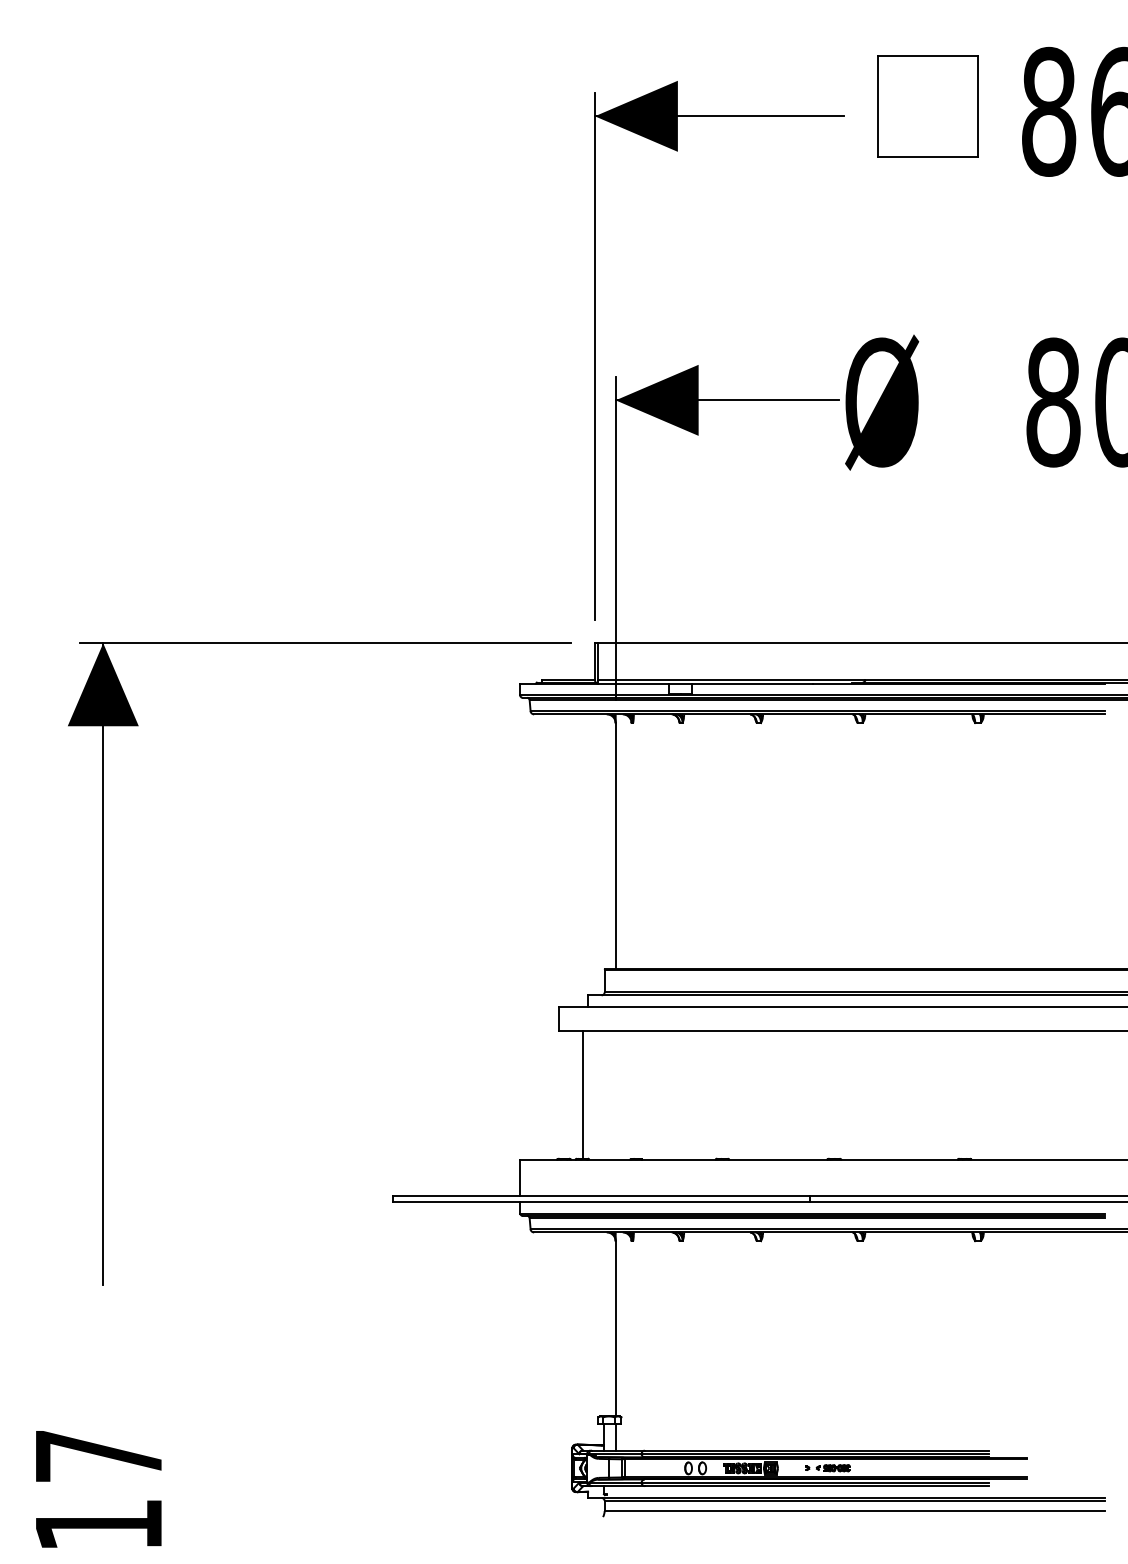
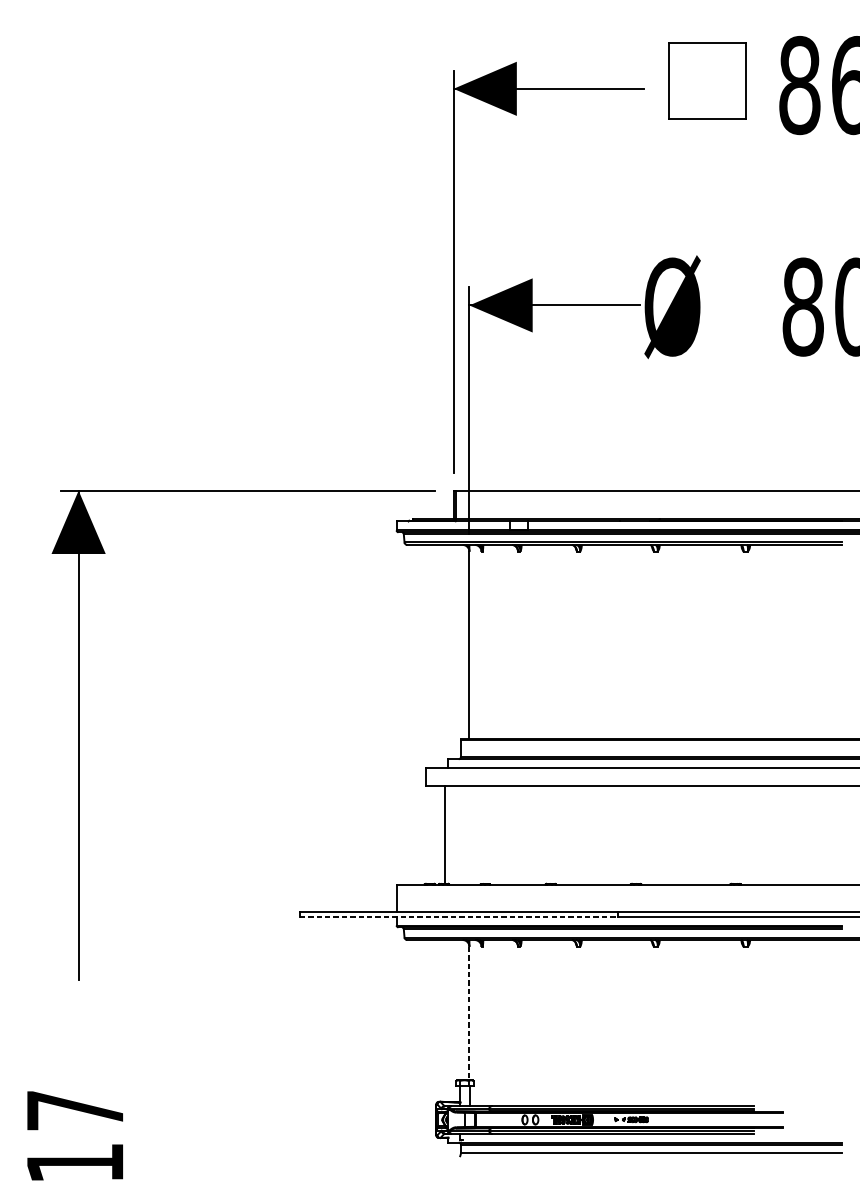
line: (602, 1201) -> (459, 916), solid -> dashed
line: (615, 1328) -> (469, 1013), solid -> dashed

